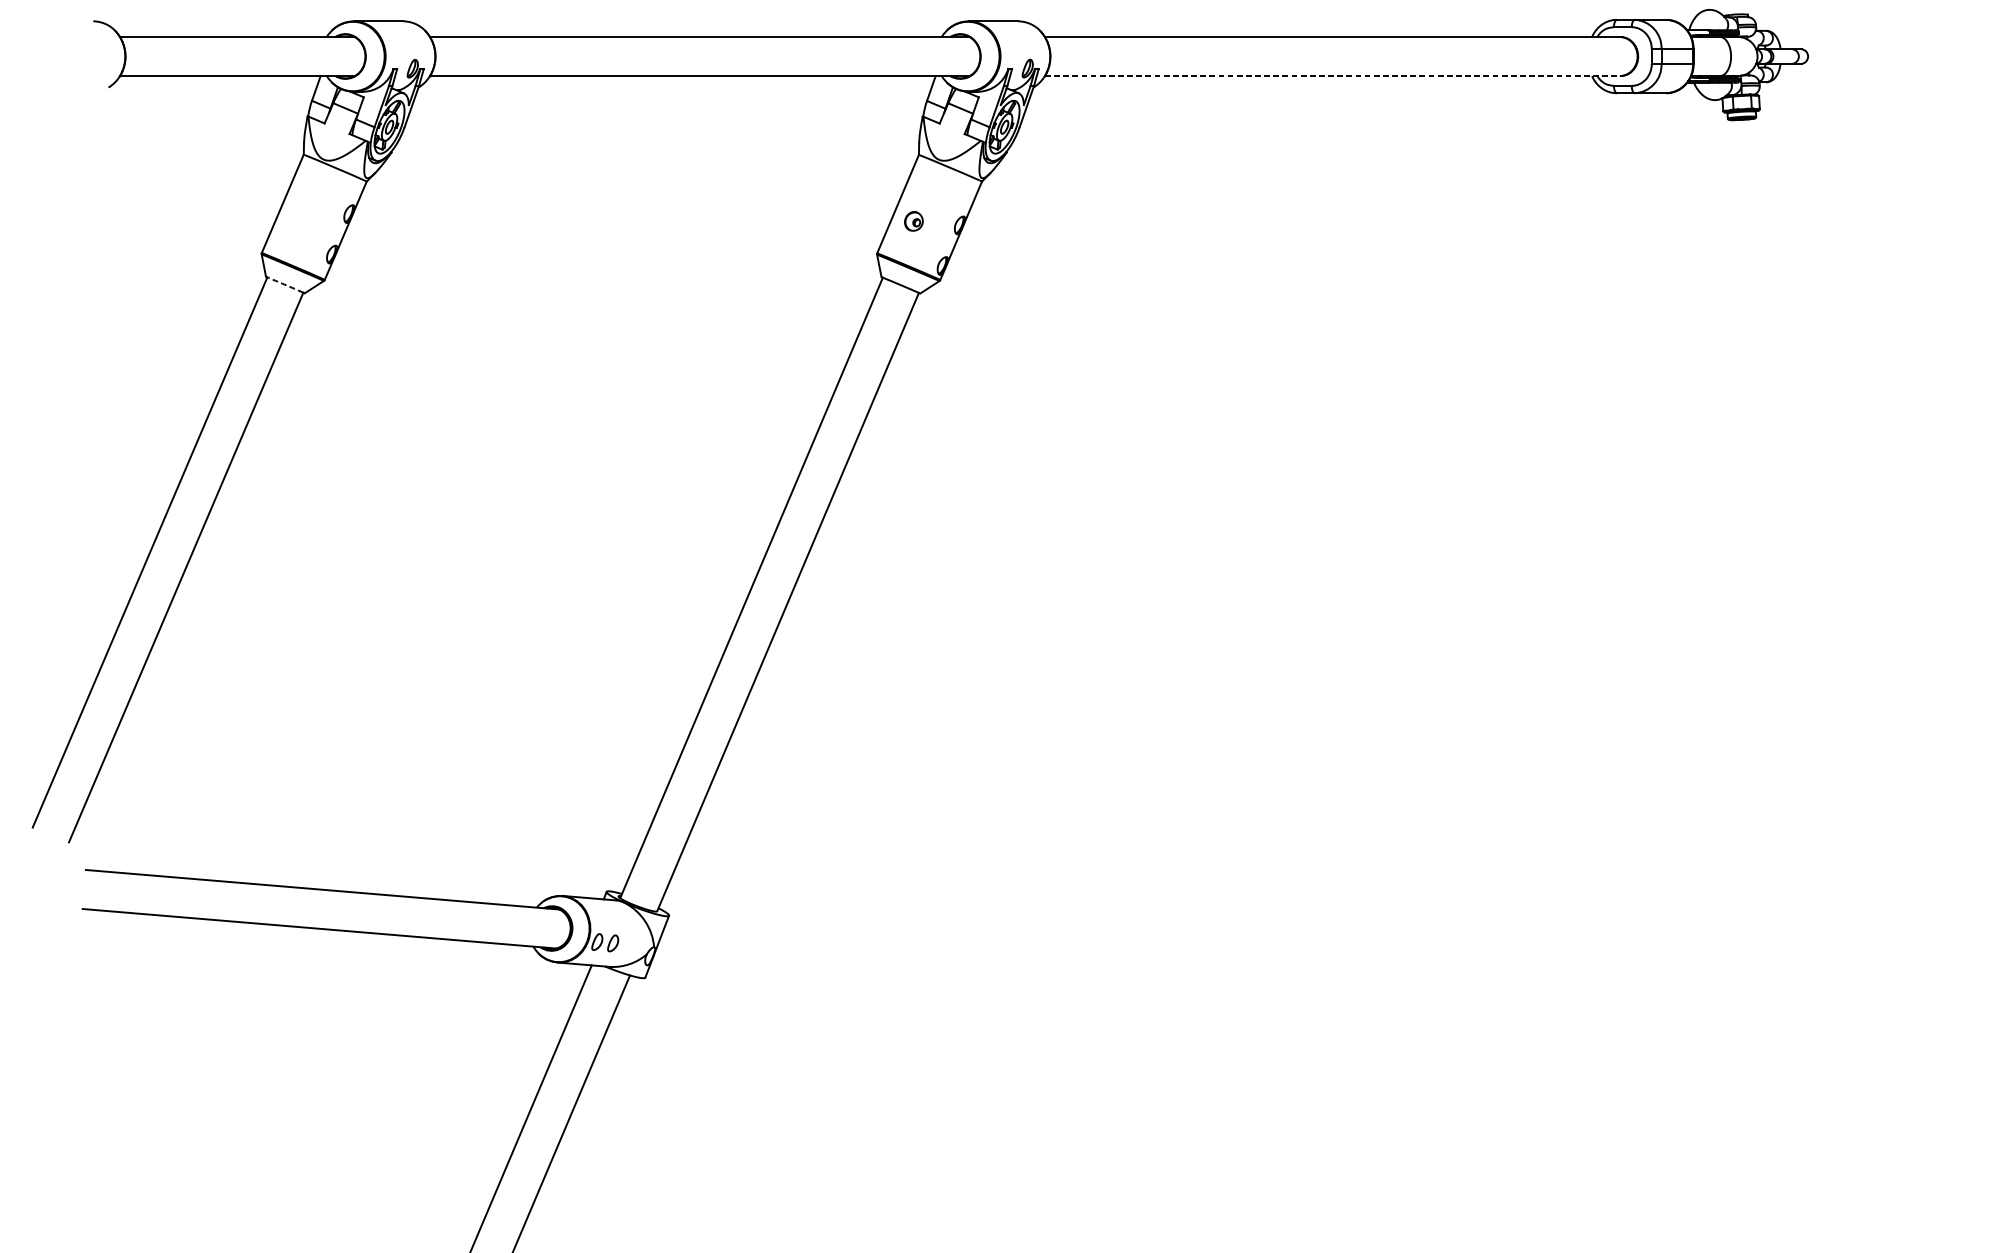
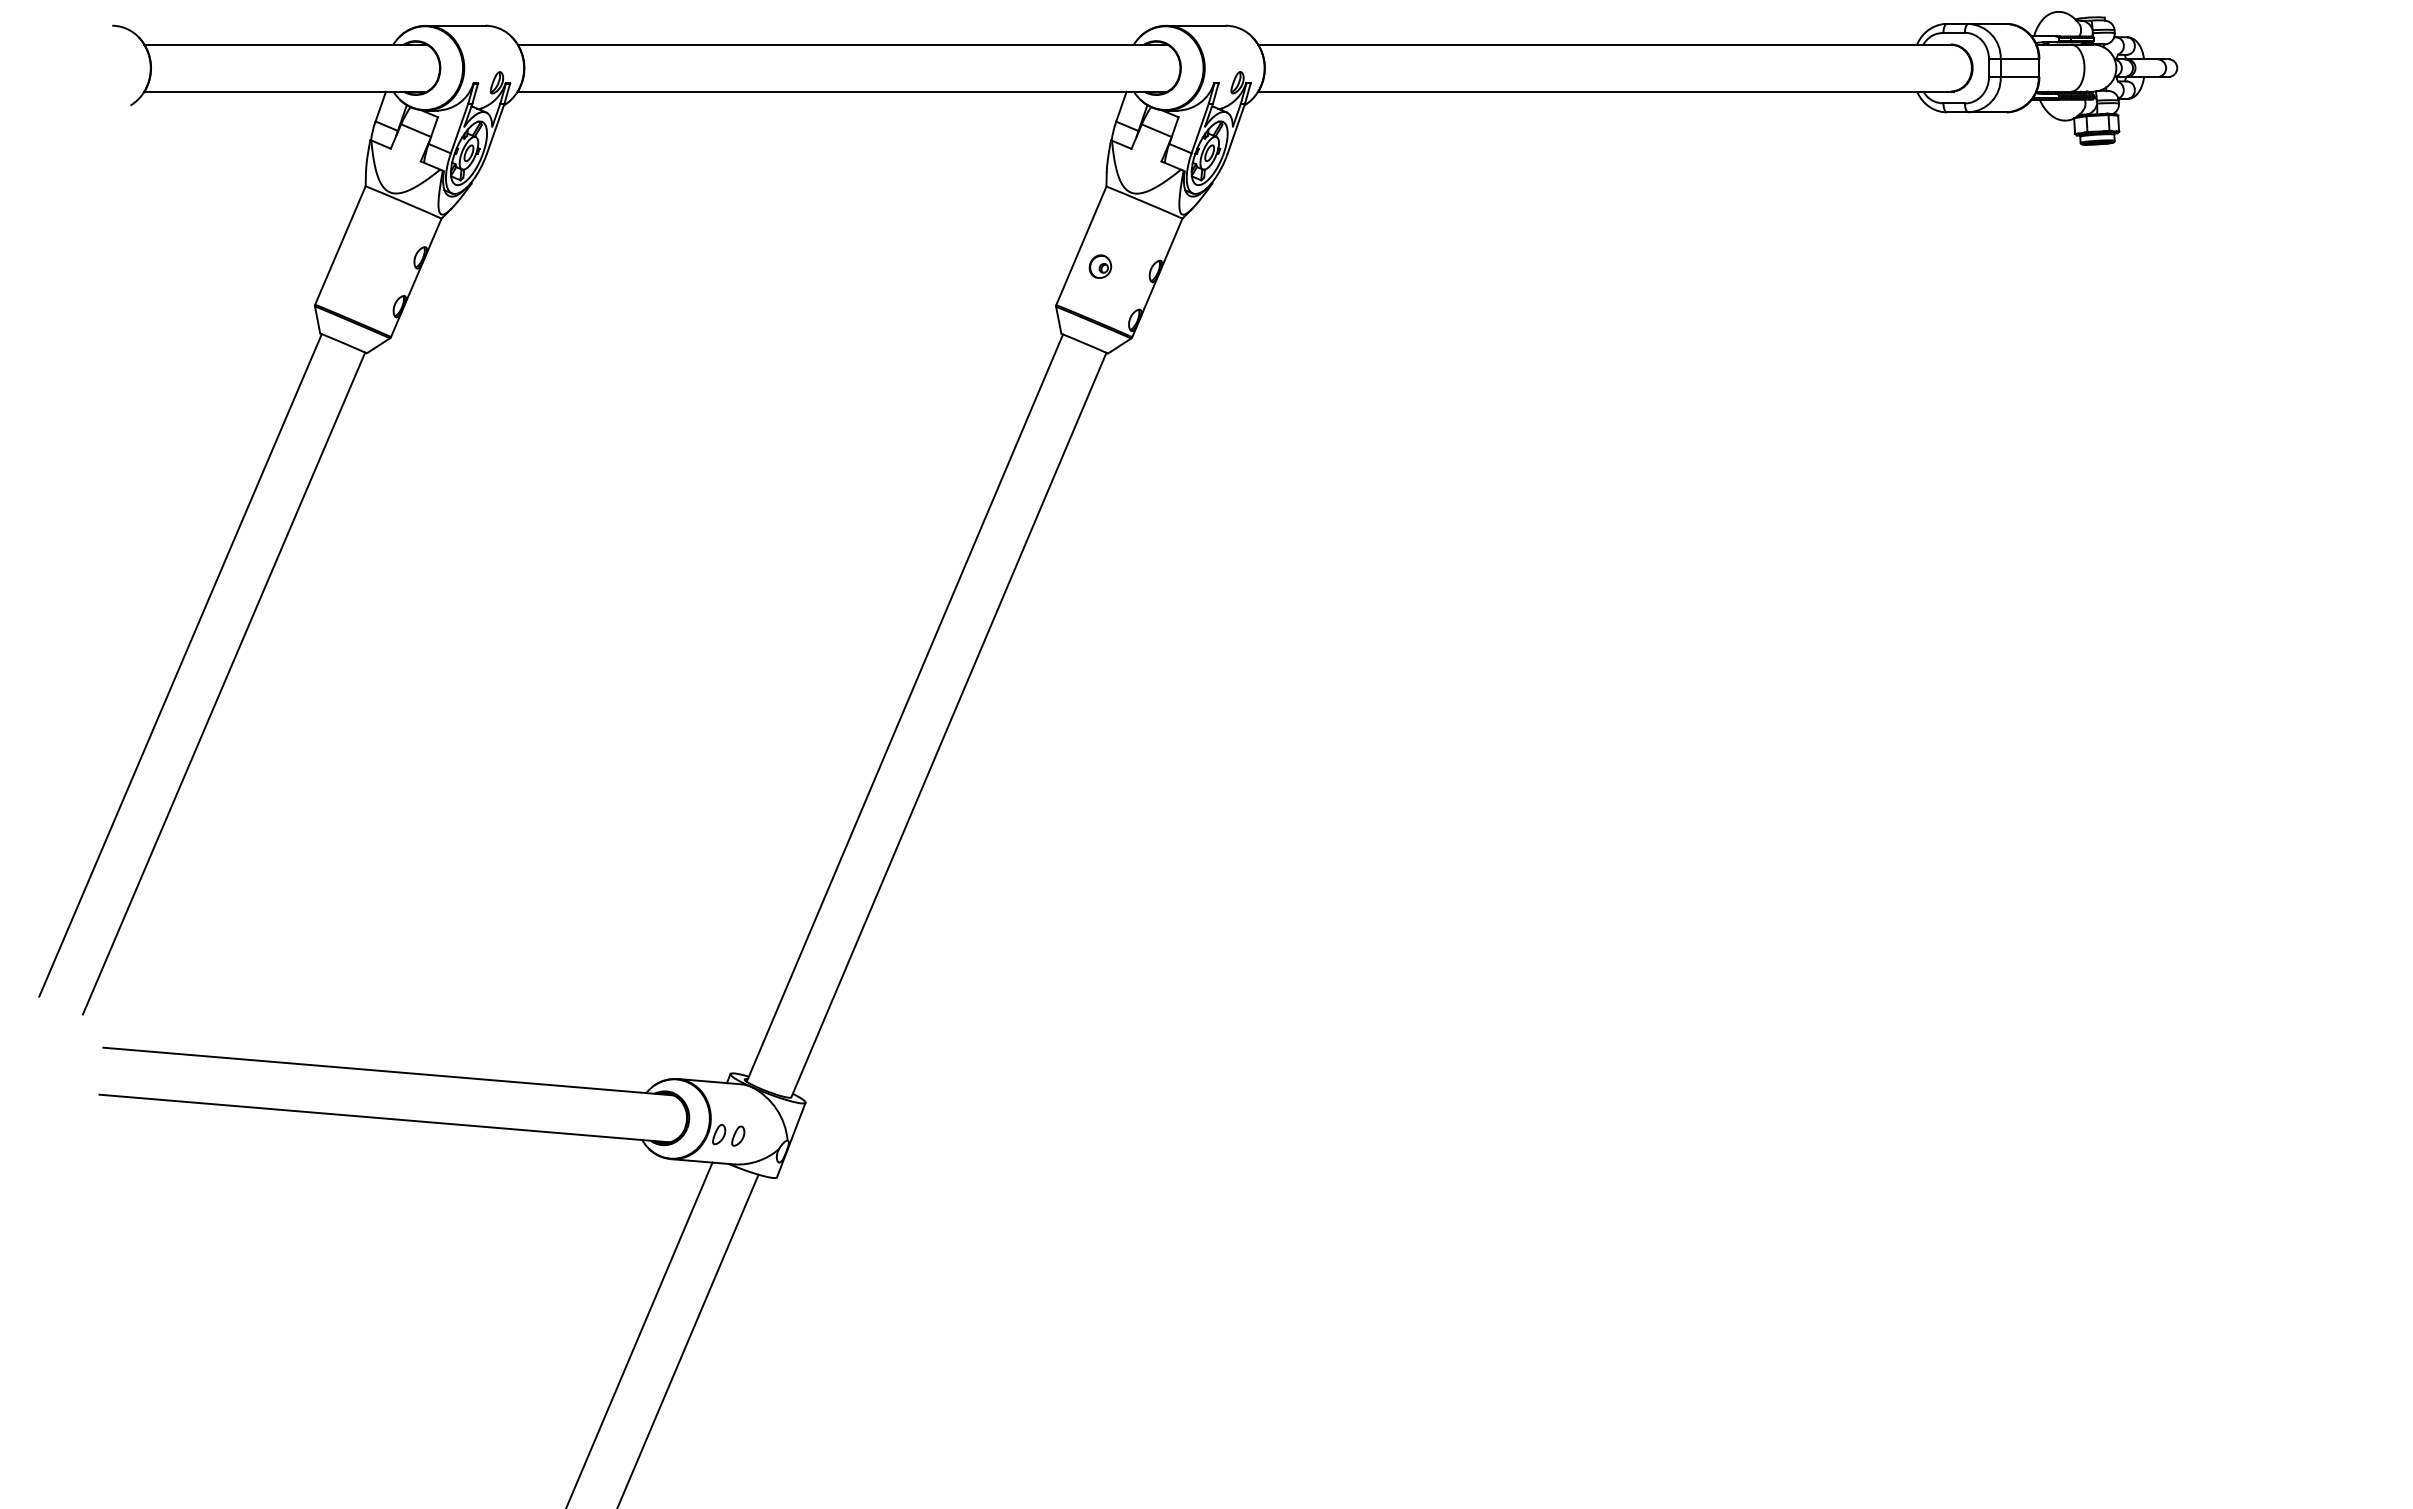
line: (1334, 75) -> (1606, 91), dashed -> solid
arc: (284, 284) -> (342, 342), dashed -> solid

